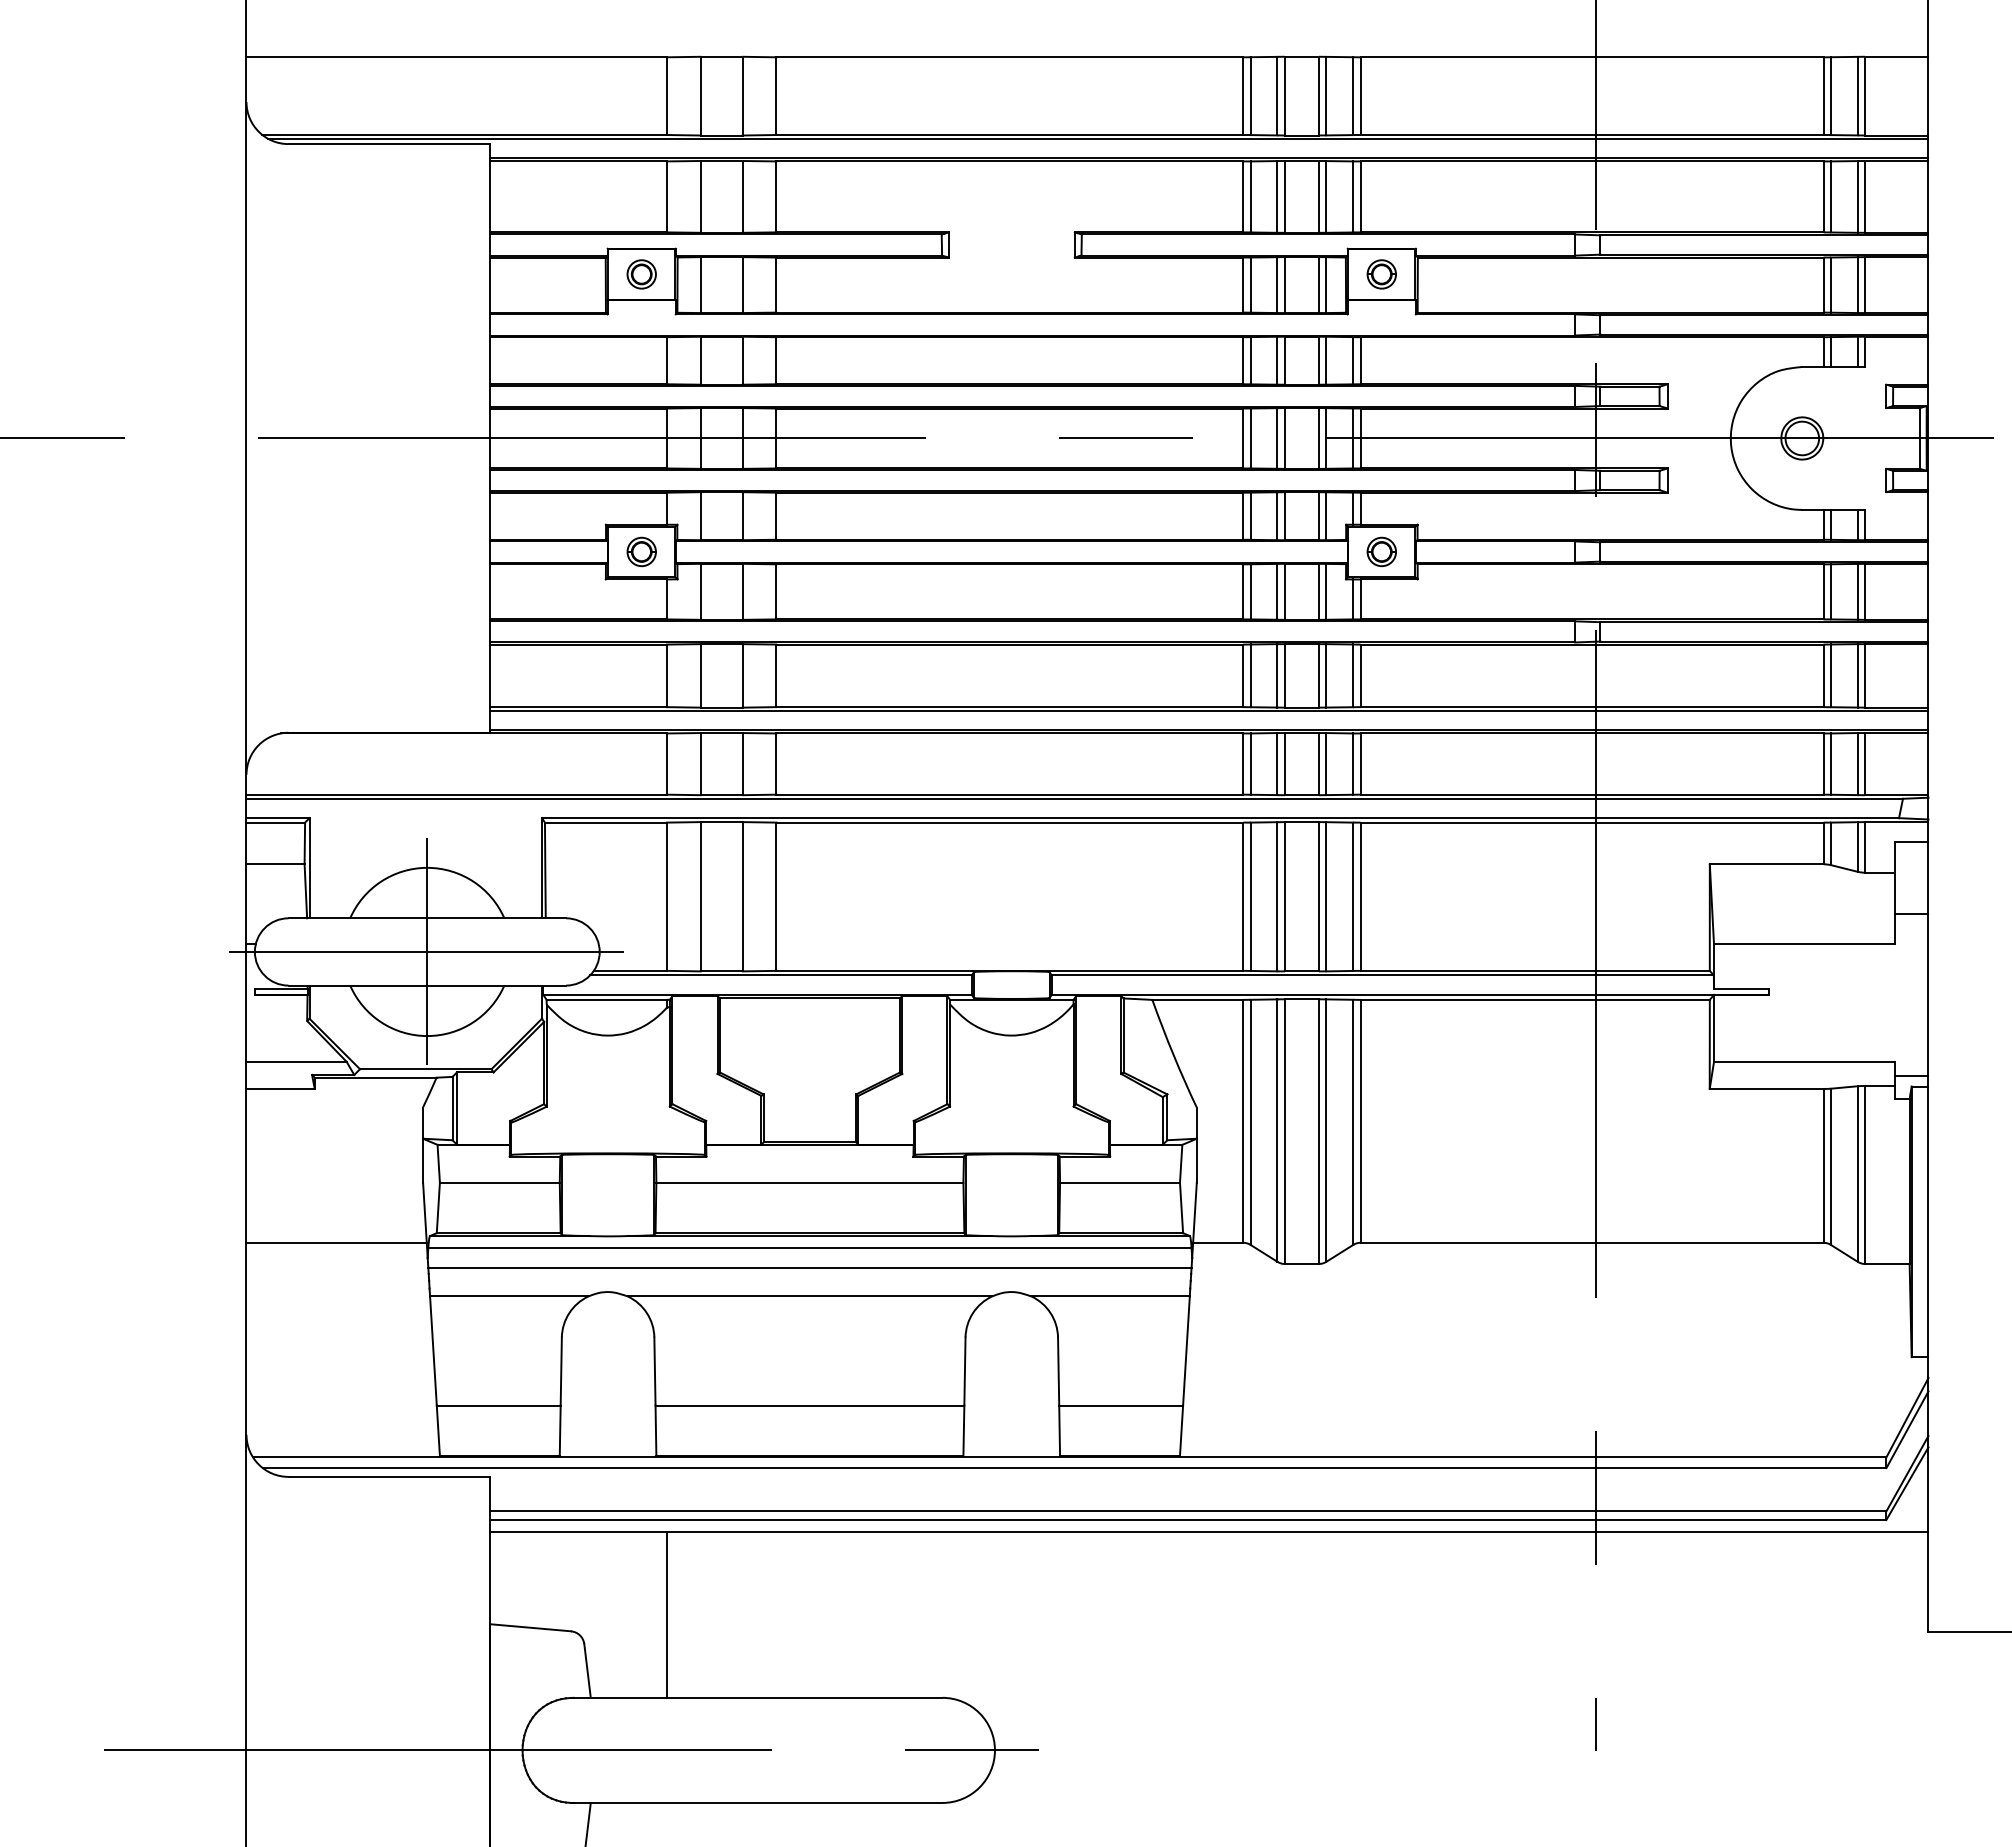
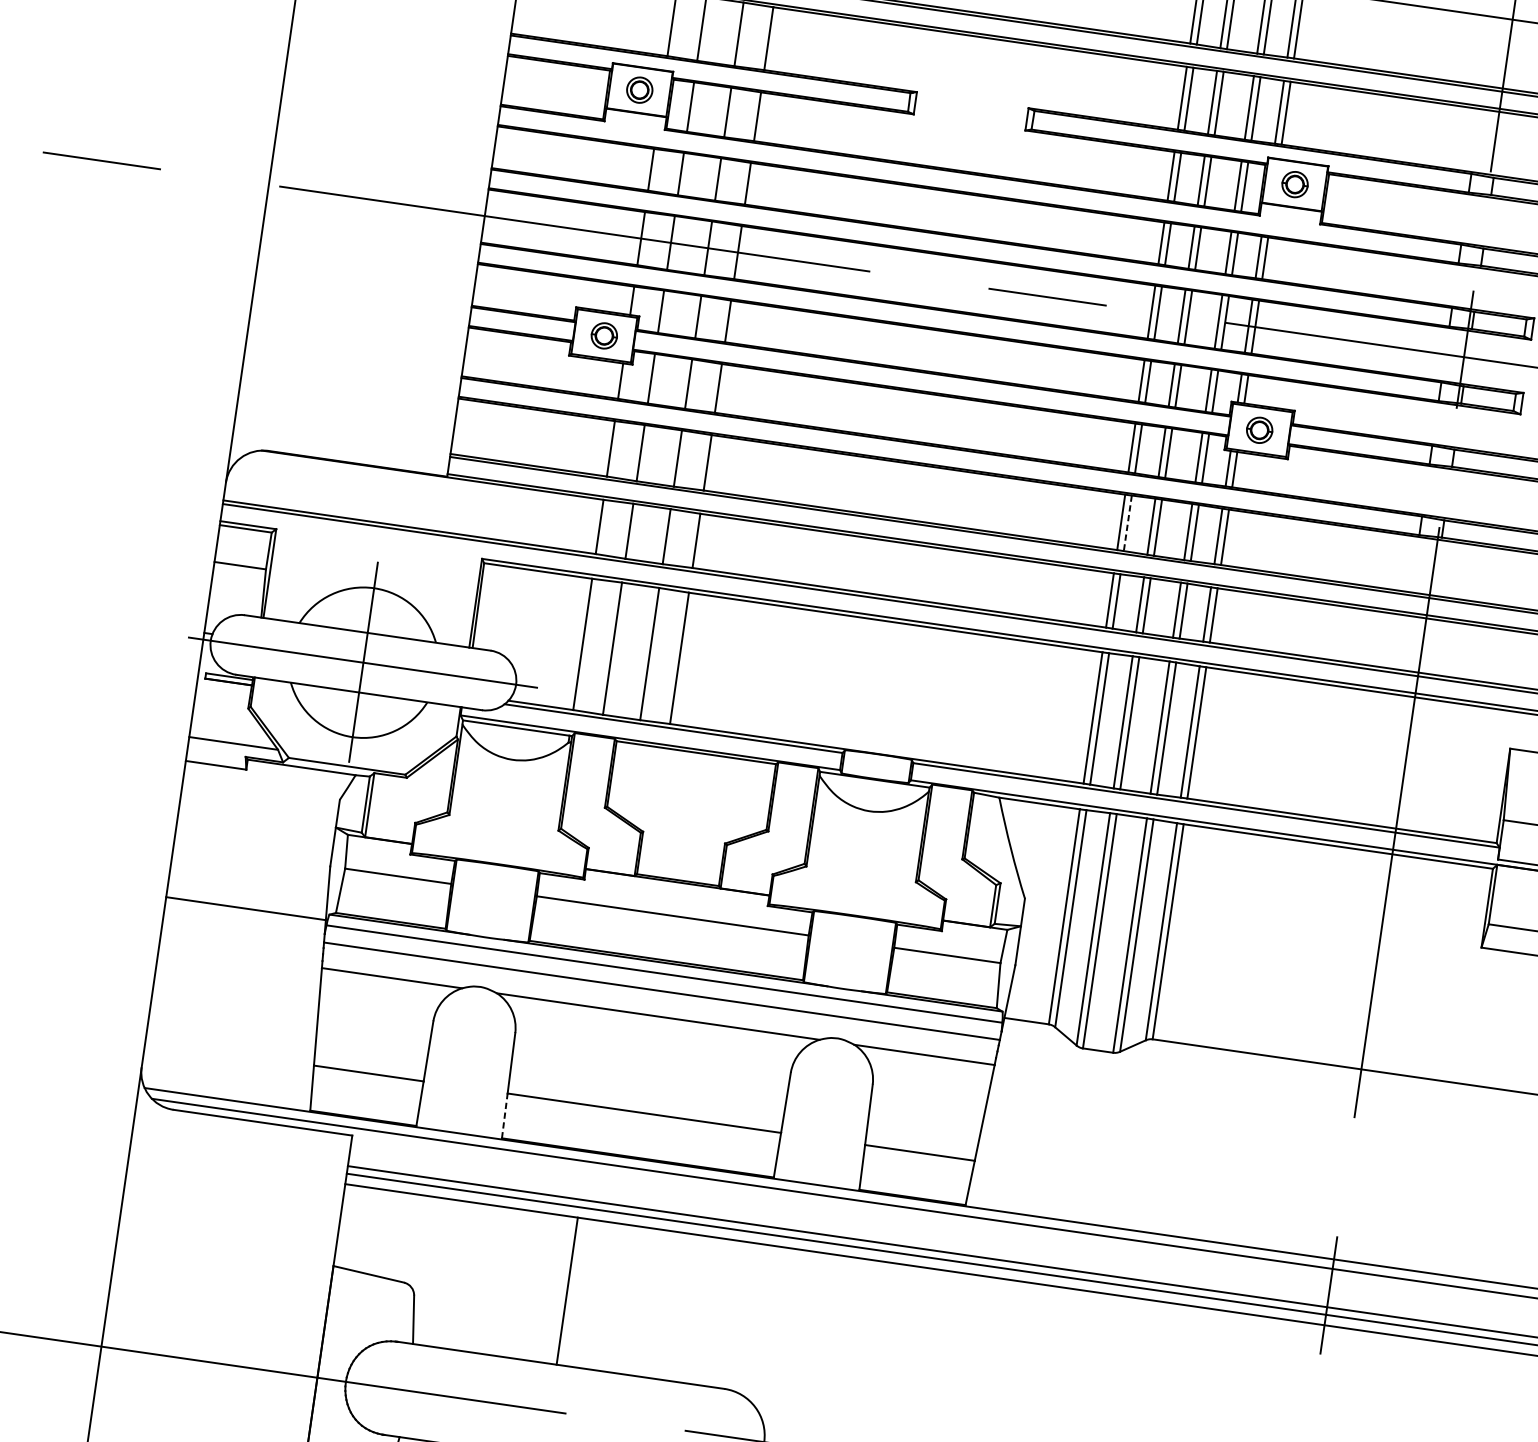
line: (1250, 676) -> (1127, 523), solid -> dashed
line: (655, 1430) -> (504, 1115), solid -> dashed
line: (666, 1614) -> (566, 1290), moved

